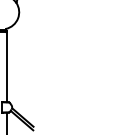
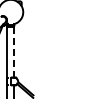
line: (7, 67) -> (14, 52), solid -> dashed

